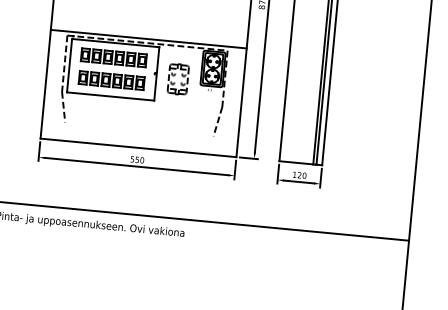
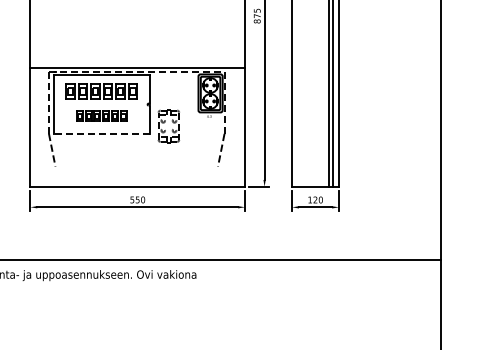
part: (111, 79) -> (101, 115), size x0.7
part: (177, 79) -> (168, 126), moved
line: (110, 96) -> (102, 133), solid -> dashed

